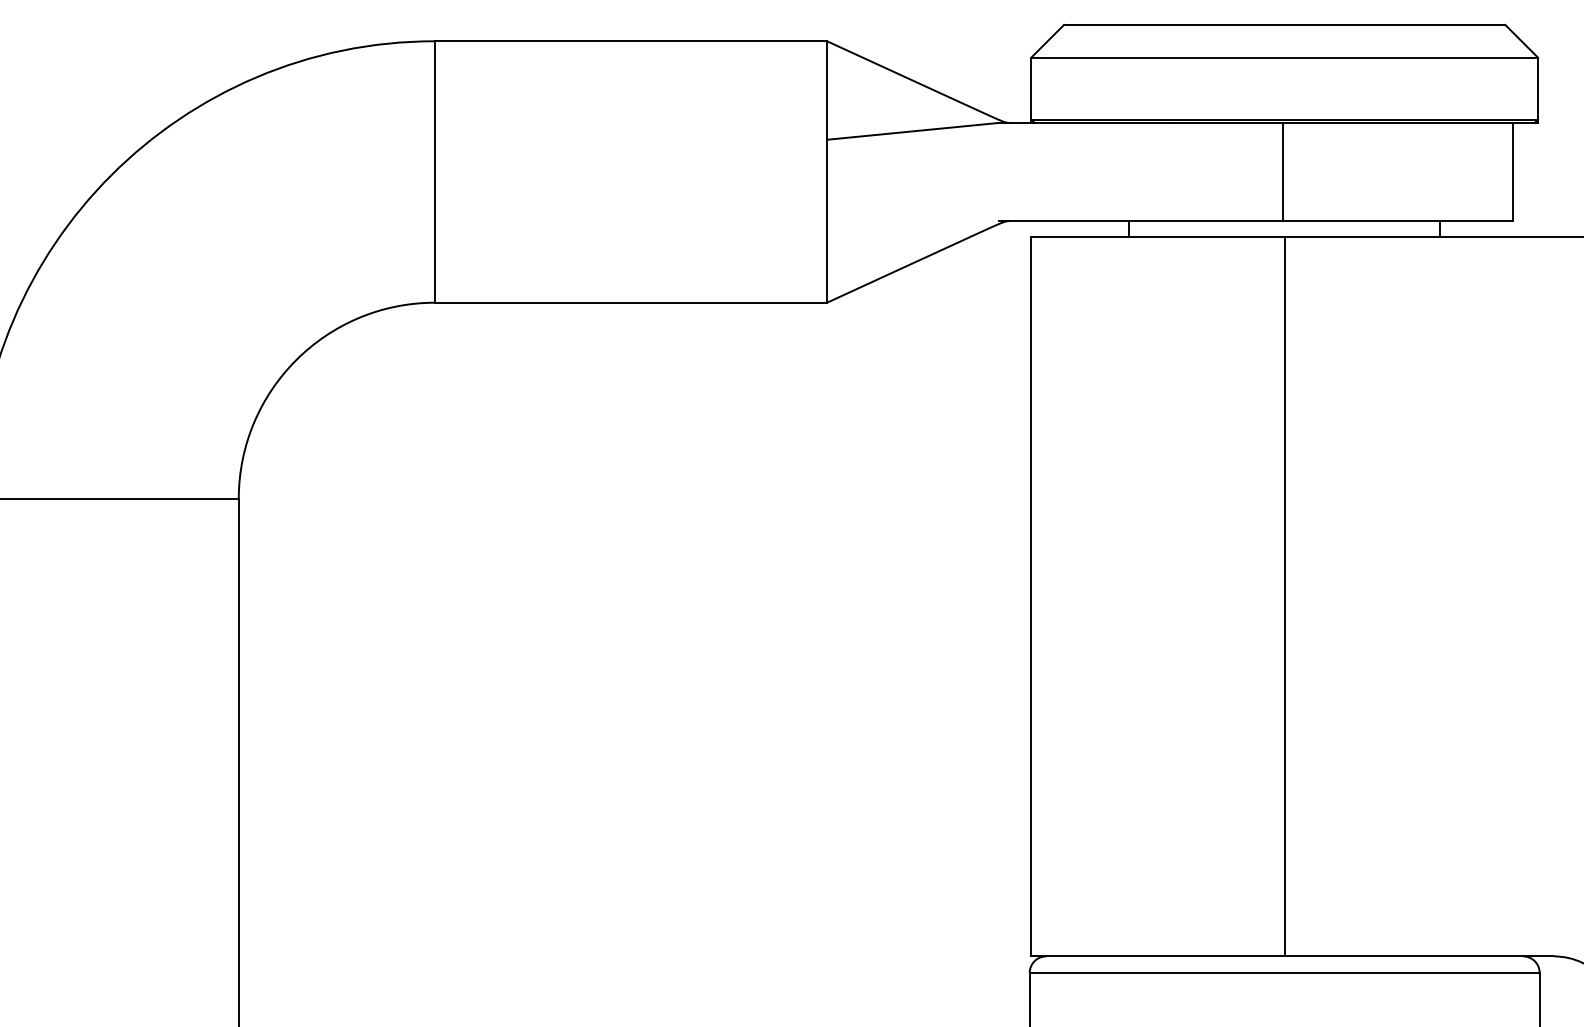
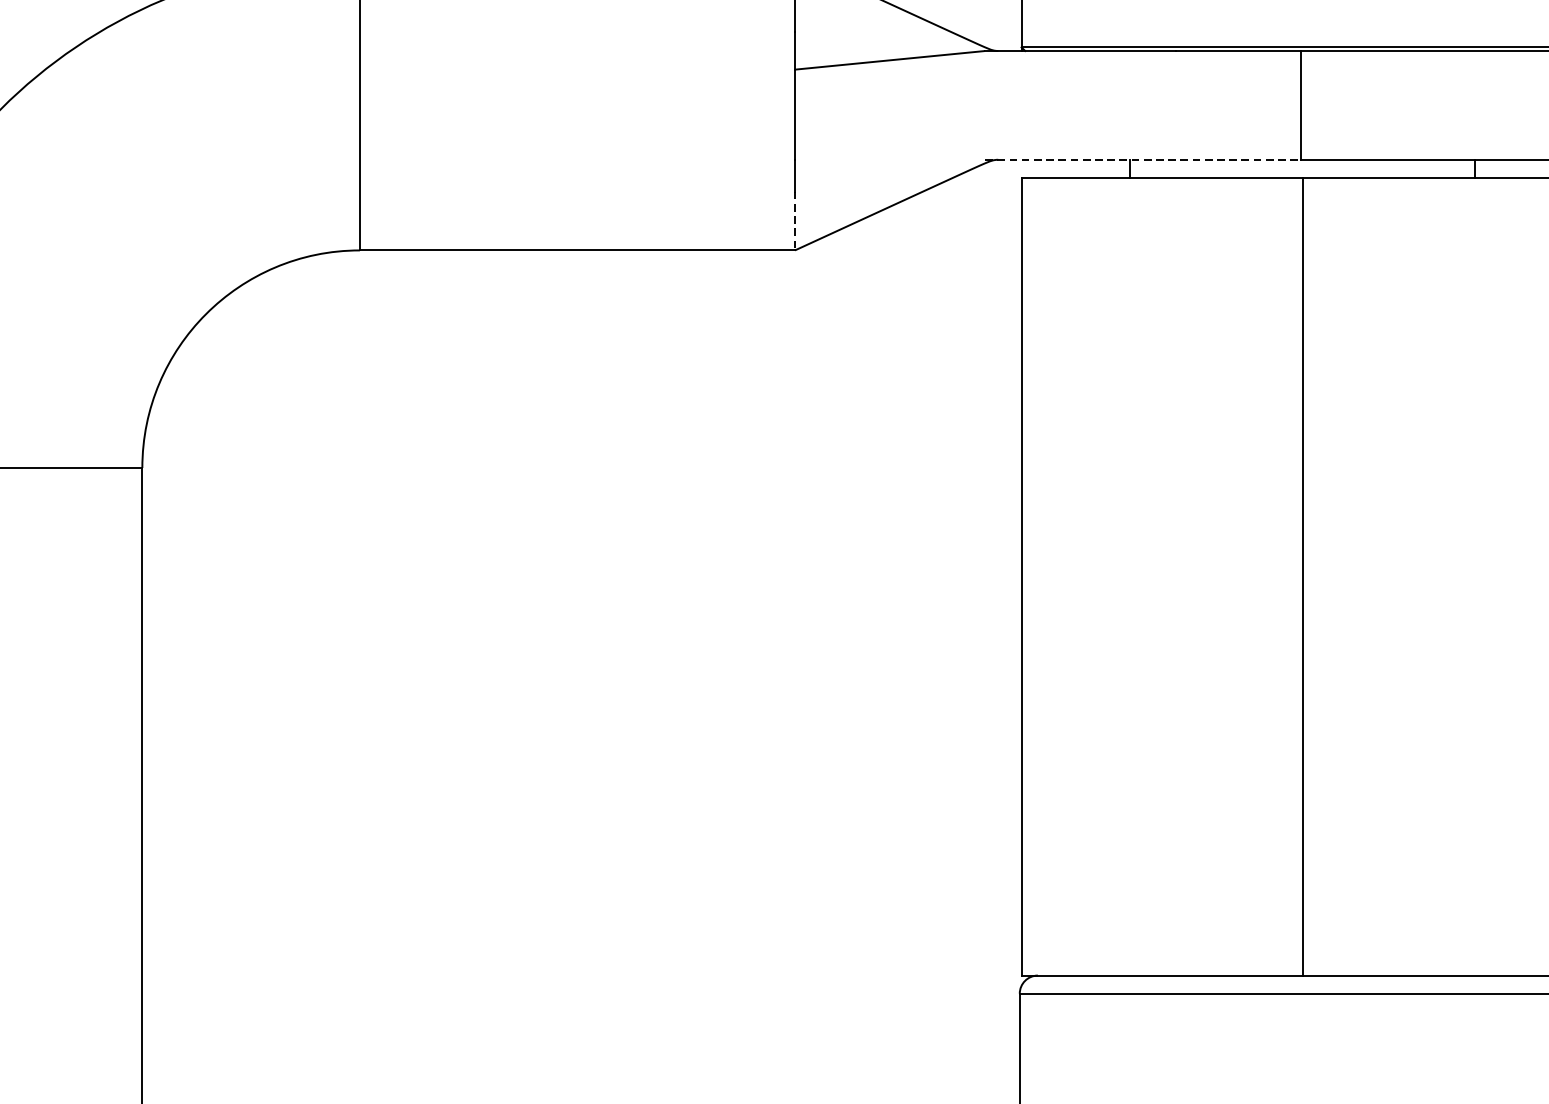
line: (1141, 221) -> (1143, 160), solid -> dashed
line: (827, 276) -> (795, 221), solid -> dashed

